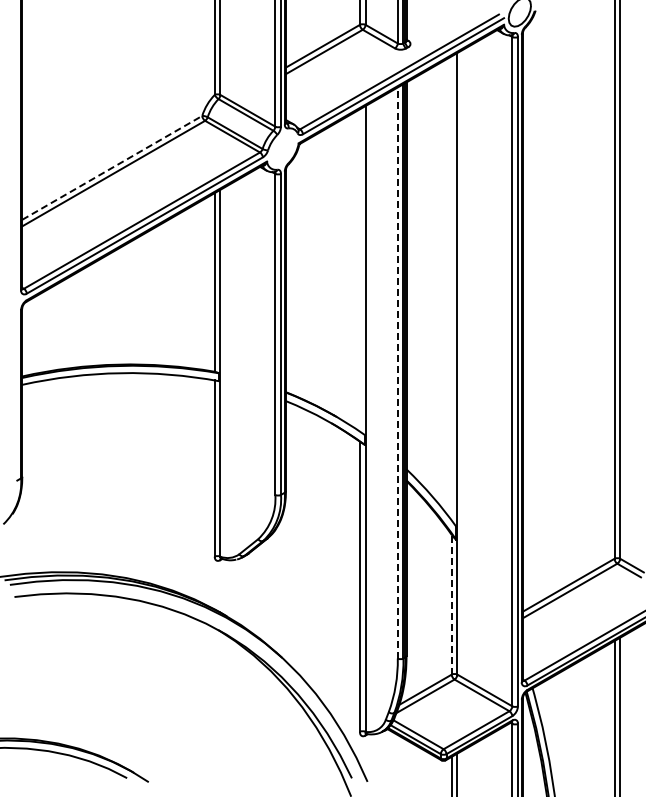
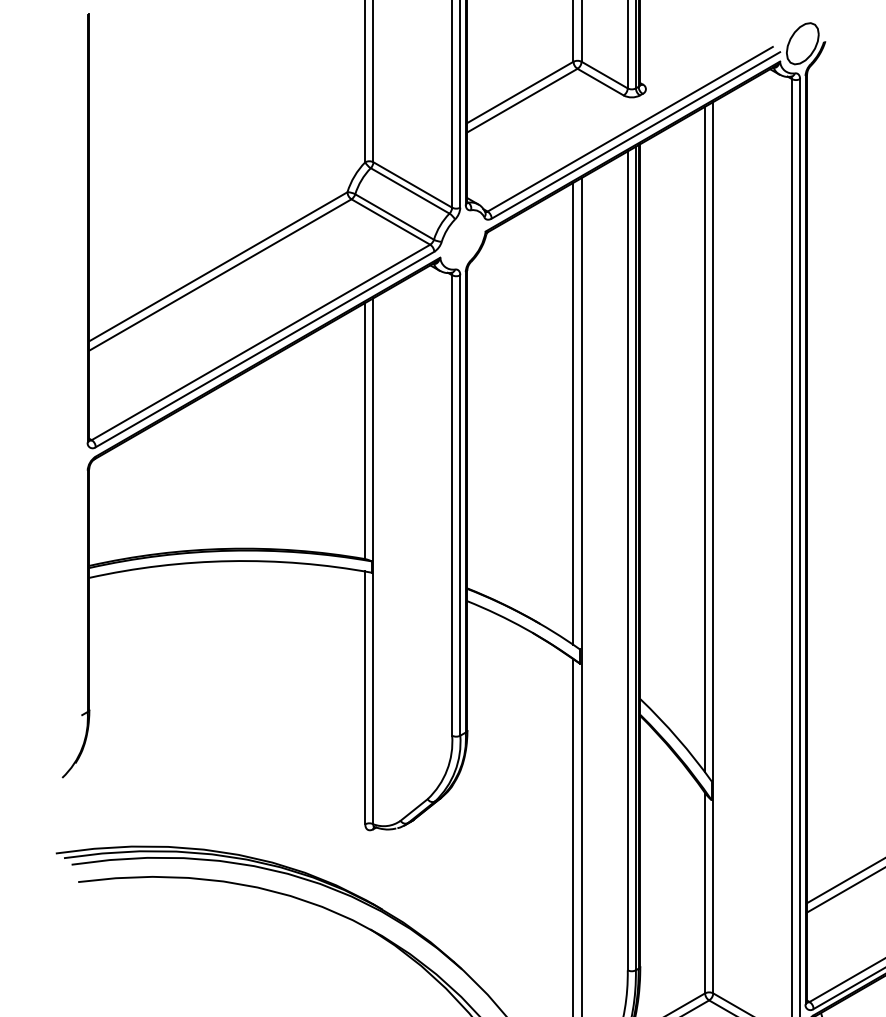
line: (112, 167) -> (218, 266), dashed -> solid
line: (359, 270) -> (572, 413), added
line: (451, 288) -> (704, 439), added
line: (397, 372) -> (627, 560), dashed -> solid
line: (451, 604) -> (704, 892), dashed -> solid

